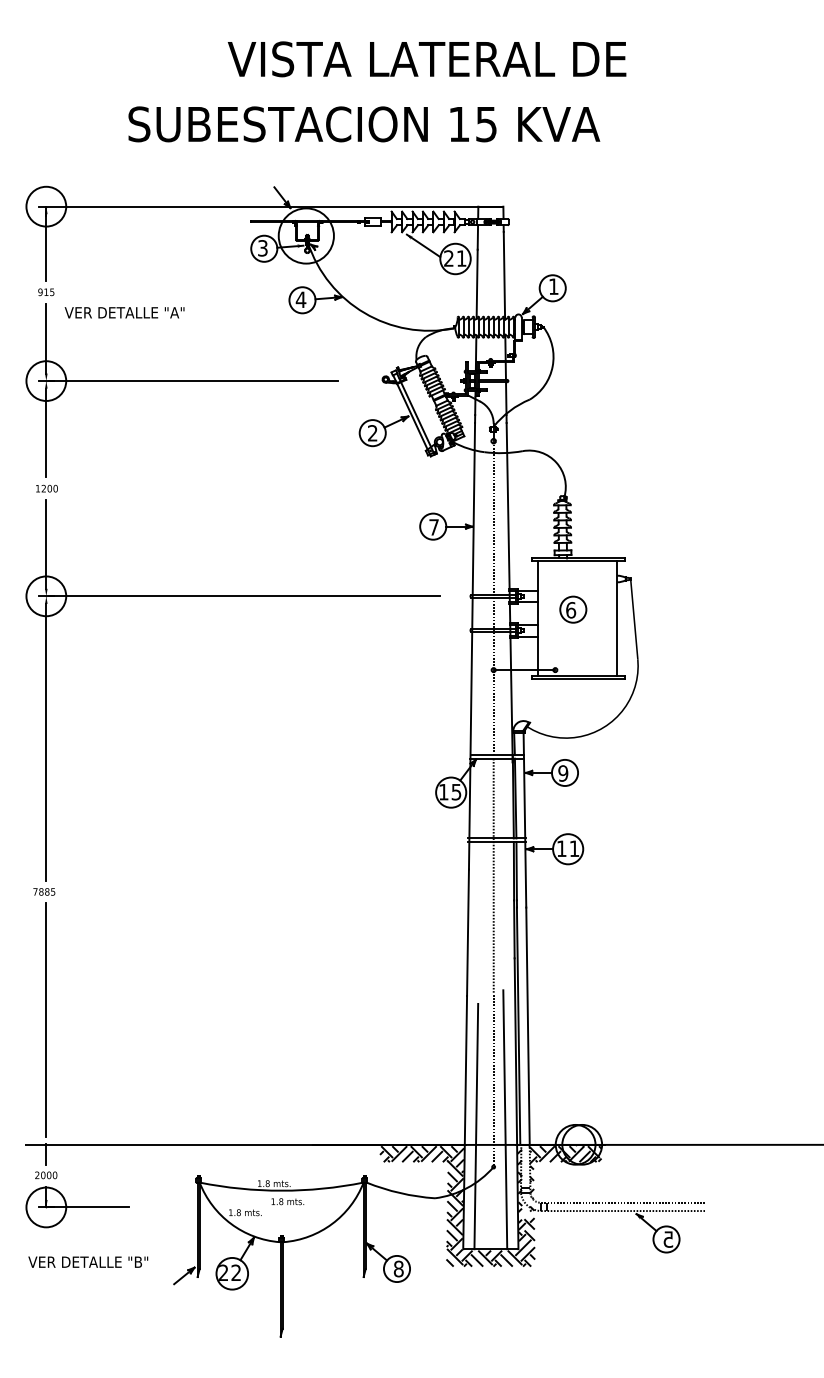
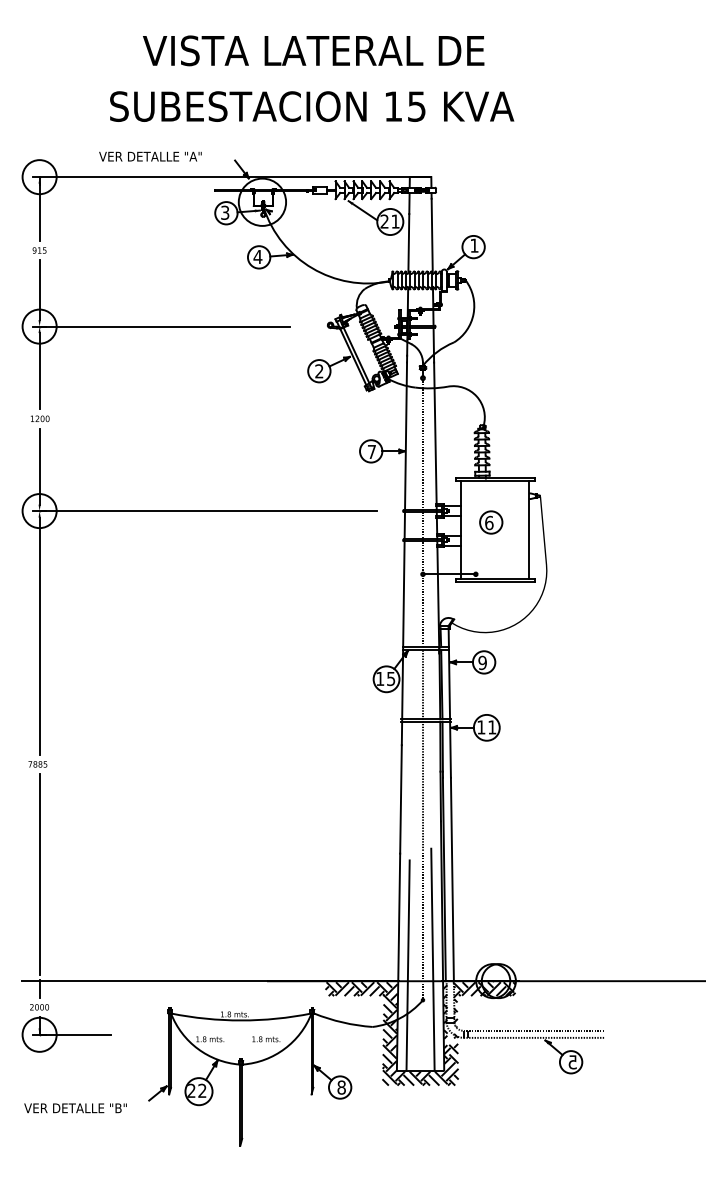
text: (426, 59) -> (313, 51), moved
text: (124, 312) -> (150, 156), moved
text: (287, 1201) -> (266, 1039), moved
text: (88, 1261) -> (75, 1107), moved

